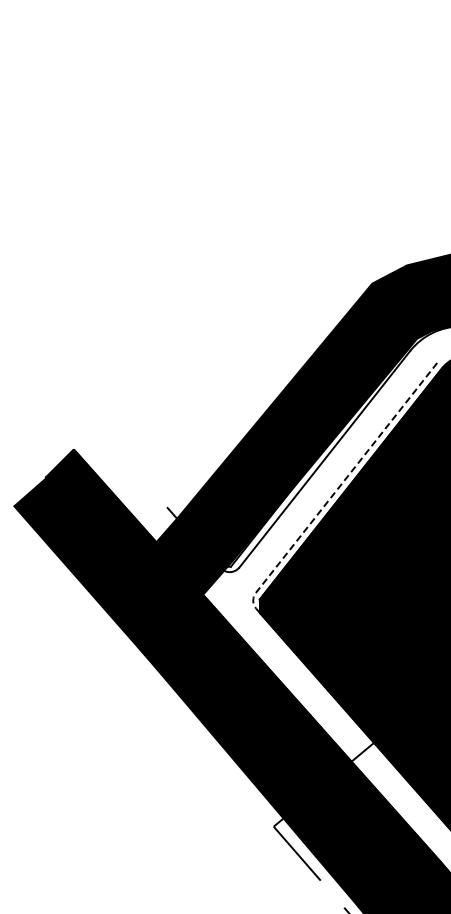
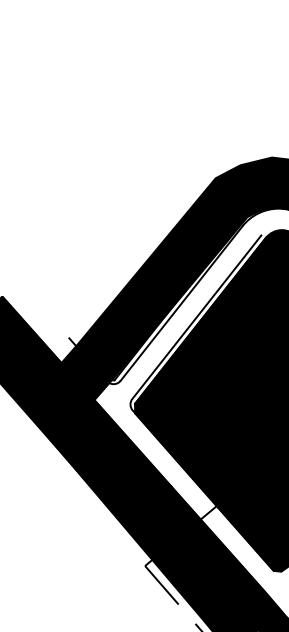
line: (337, 490) -> (190, 325), dashed -> solid

